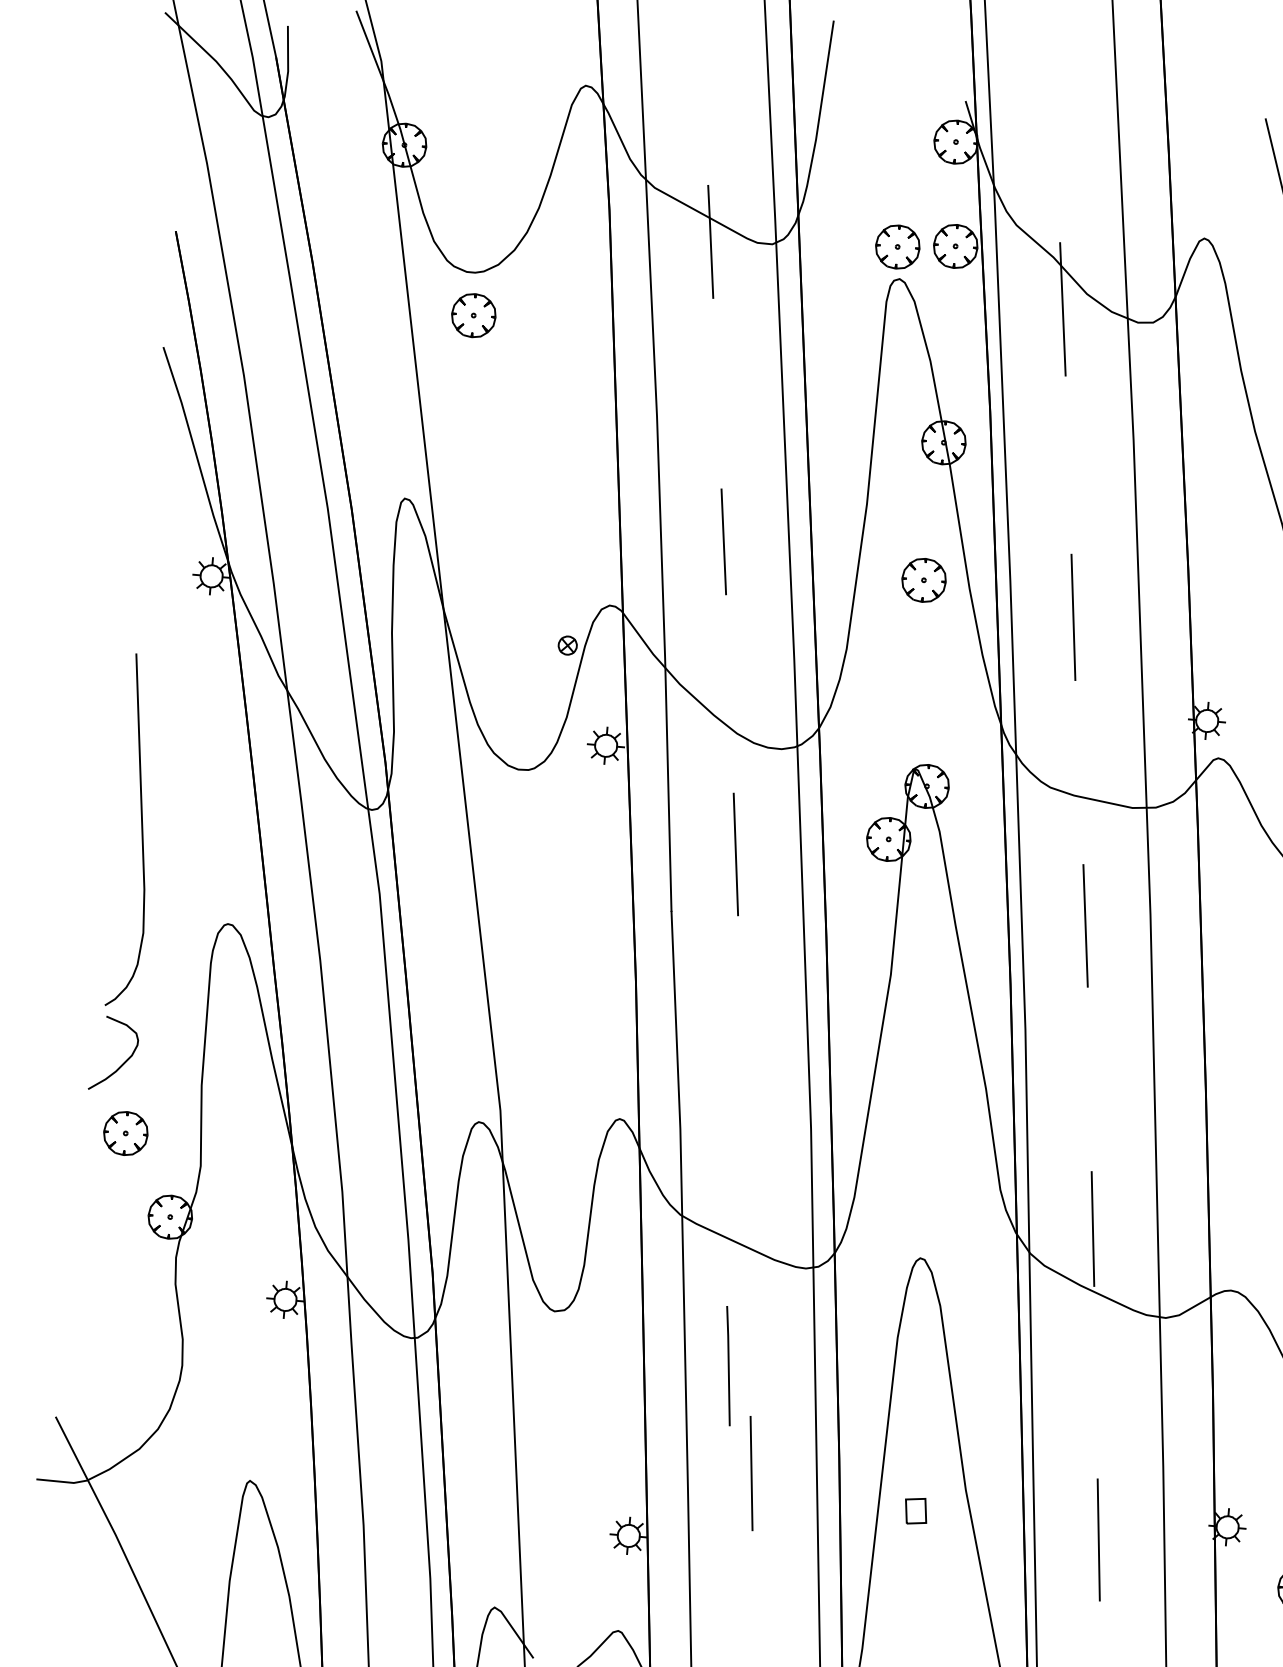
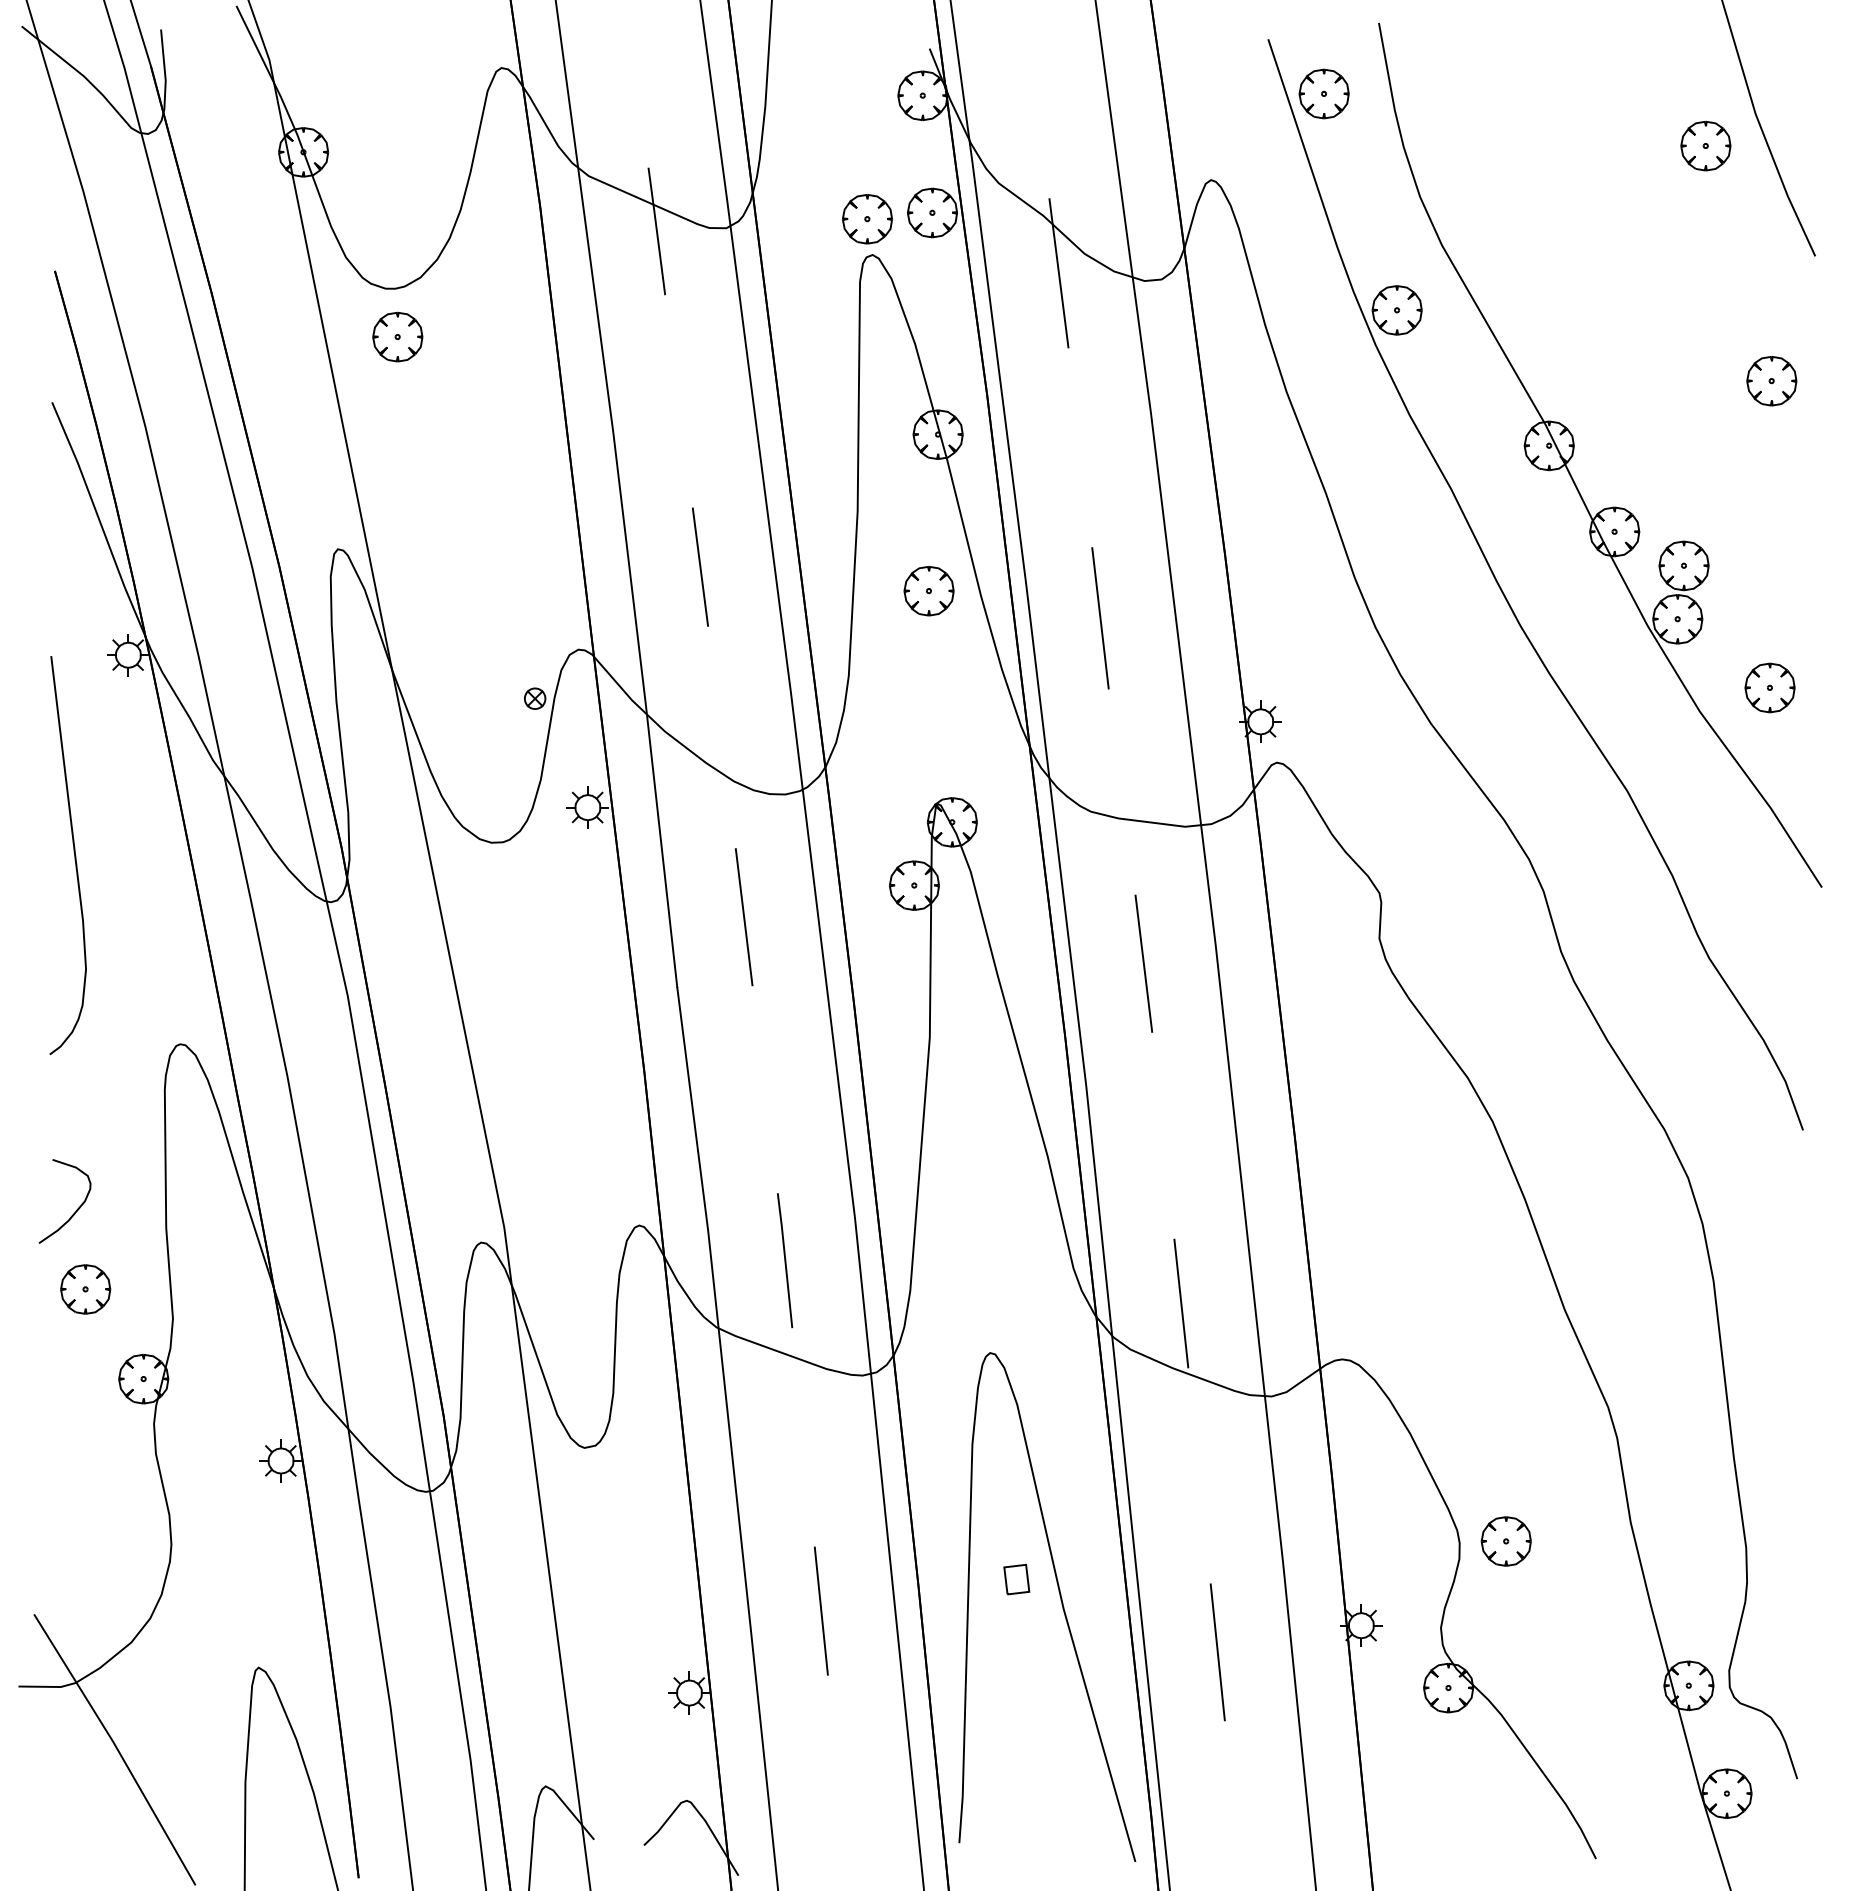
curve: (141, 828) -> (73, 852), moved
line: (728, 1365) -> (785, 1260), moved
part: (915, 1511) -> (1016, 1579), moved

